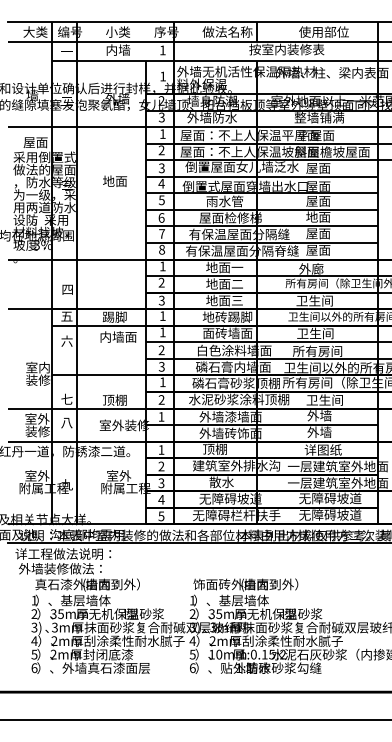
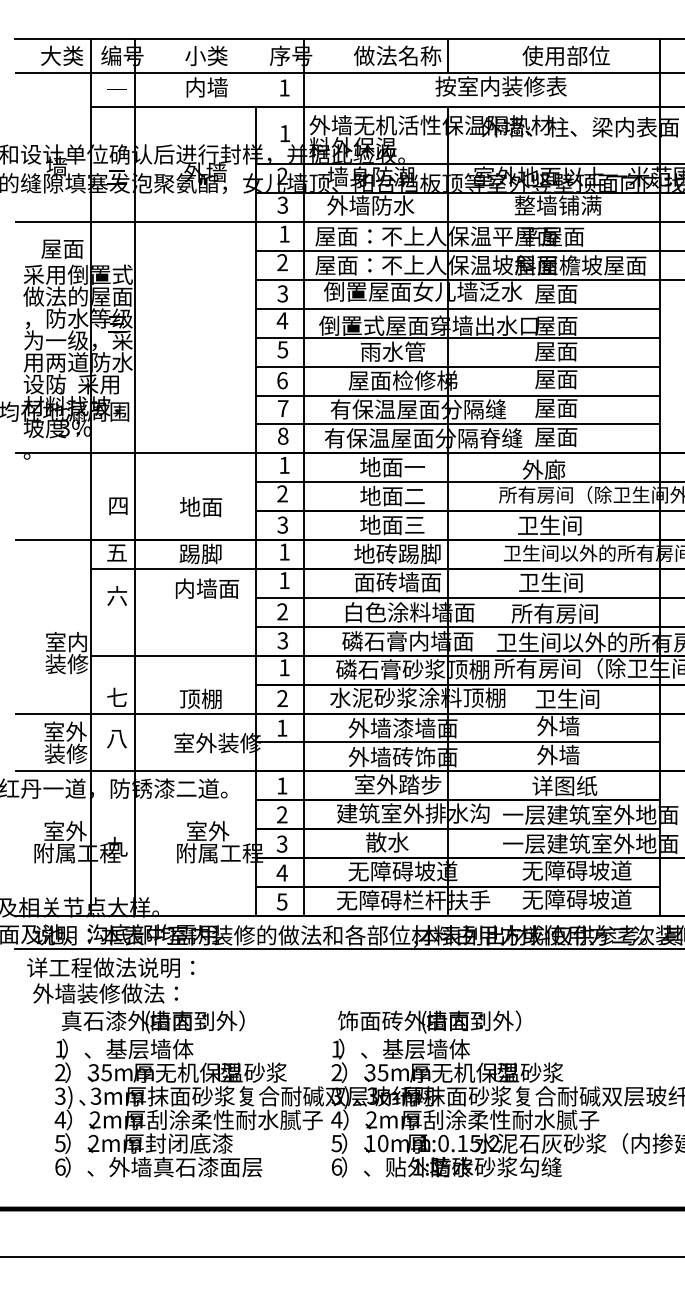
text: (114, 180) -> (200, 505), moved
text: (311, 216) -> (544, 378), 地面 -> 屋面
text: (227, 448) -> (397, 783), 顶棚 -> 室外踏步

